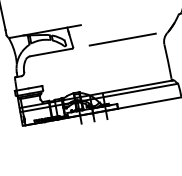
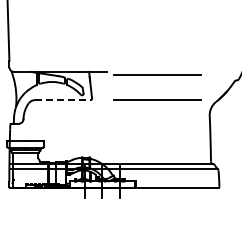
line: (119, 20) -> (157, 74), added
line: (51, 52) -> (62, 100), solid -> dashed

